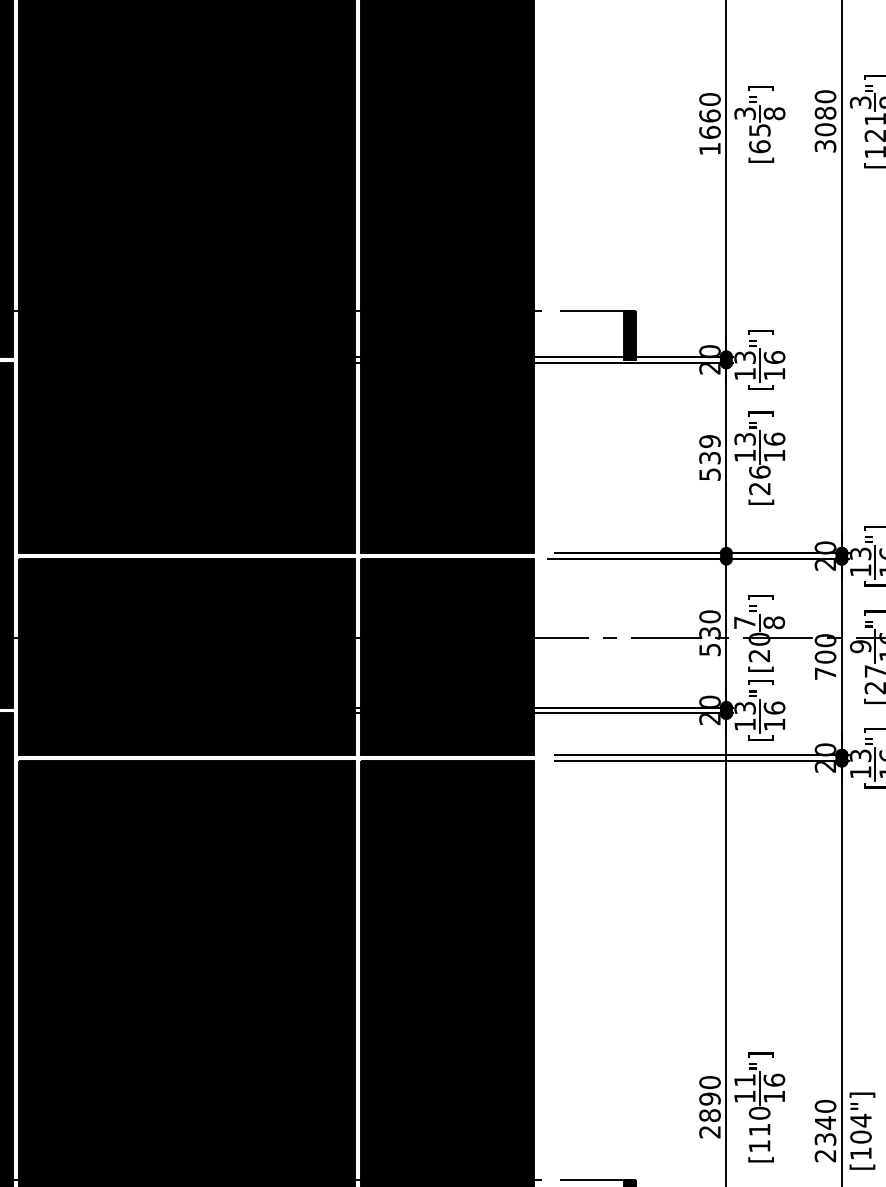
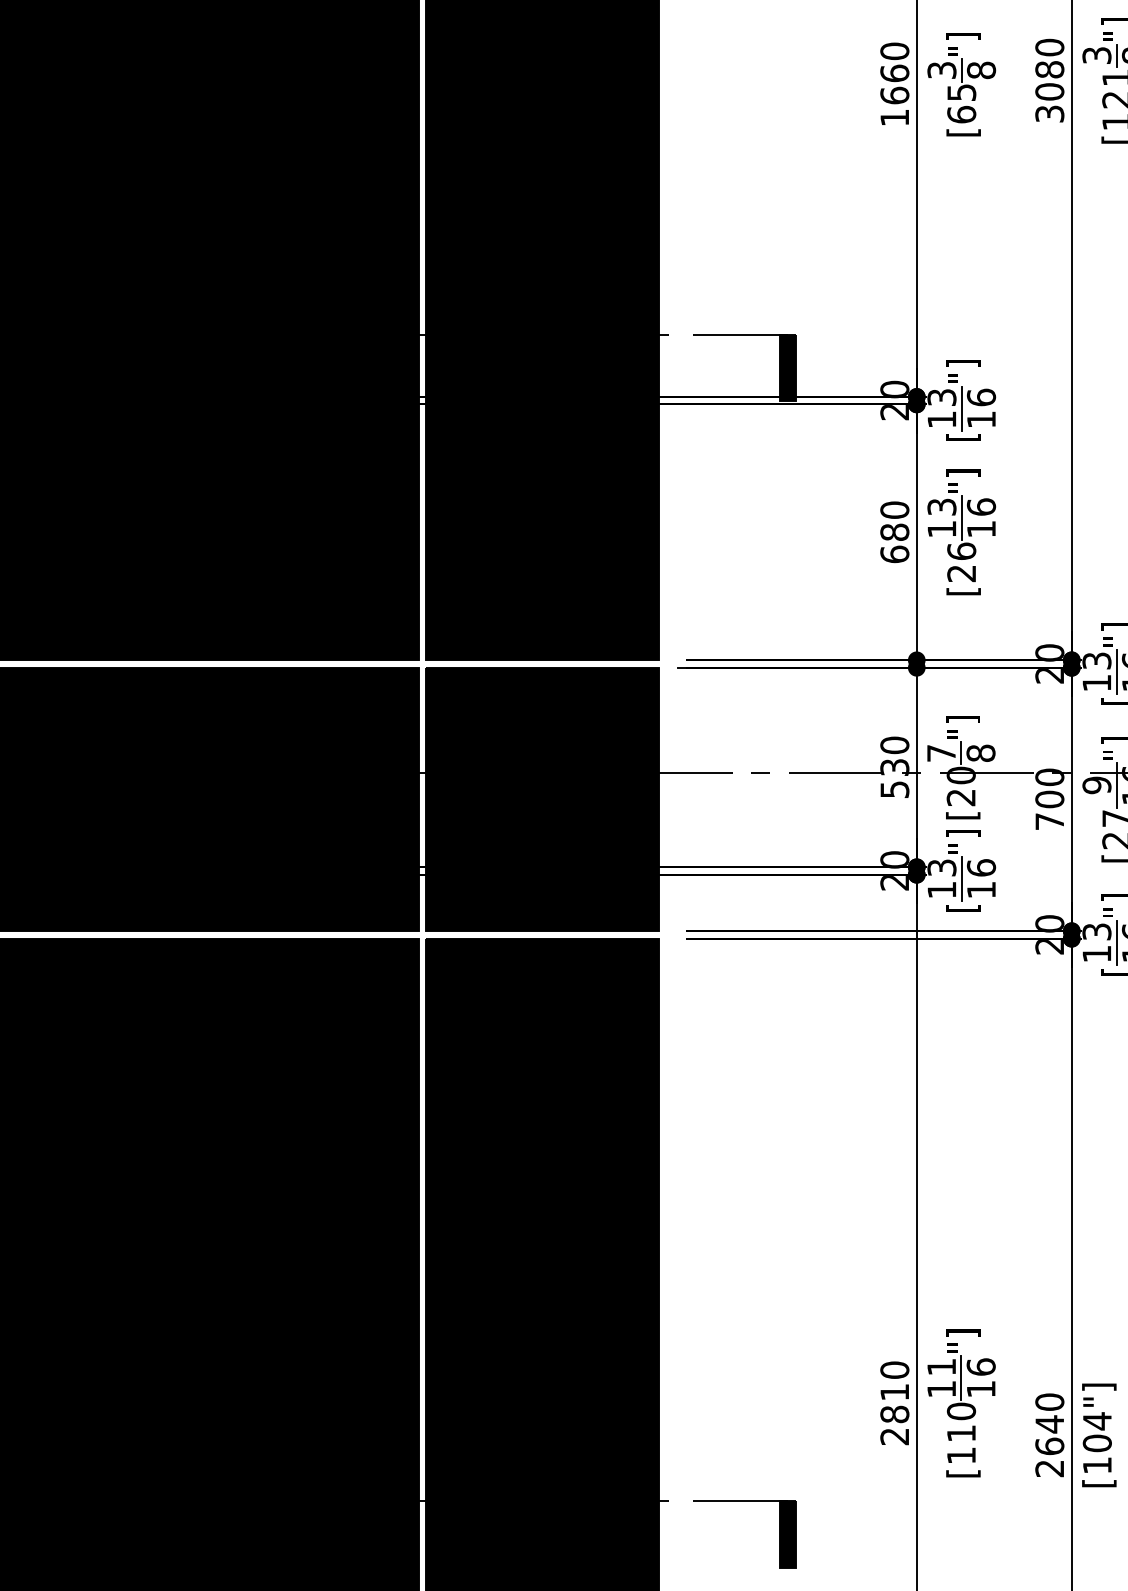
text: (709, 457) -> (894, 531), 539 -> 680
text: (709, 1098) -> (894, 1391), 2890 -> 2810
text: (825, 1138) -> (1049, 1445), 2340 -> 2640

